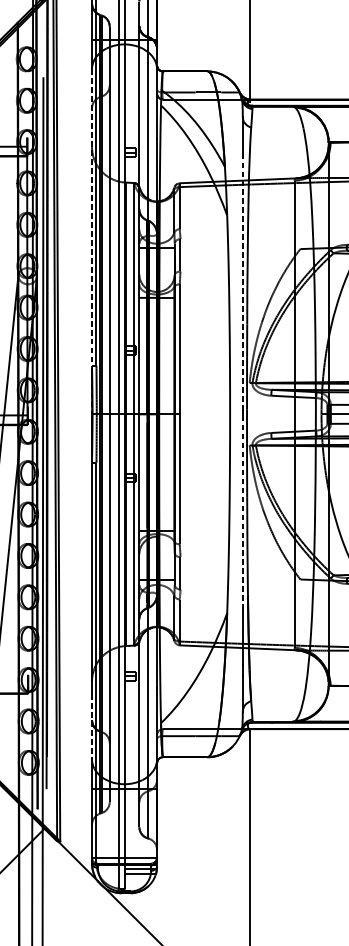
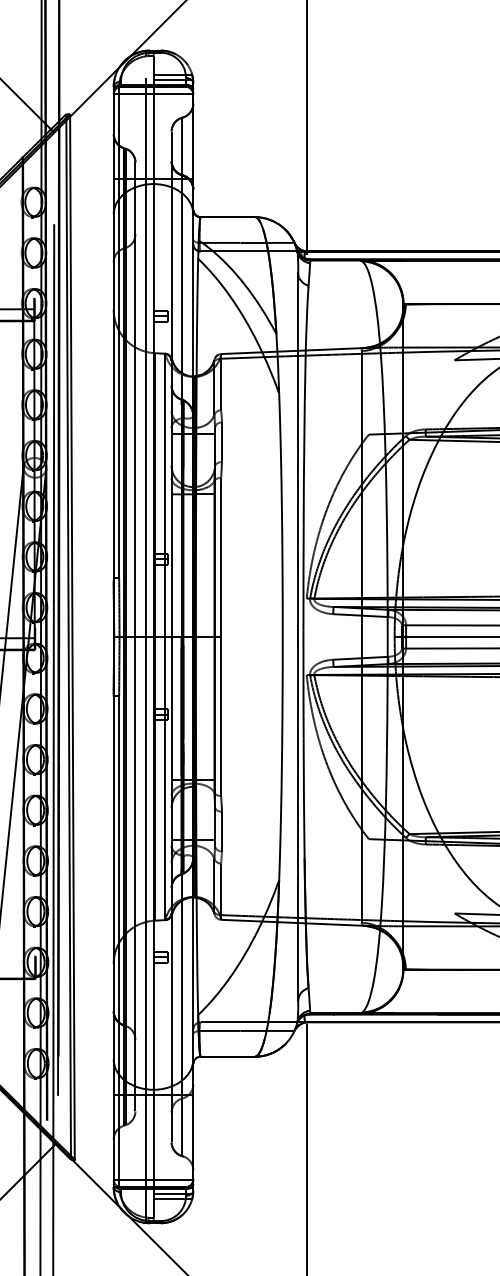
line: (91, 242) -> (113, 426), dashed -> solid
line: (242, 284) -> (298, 477), dashed -> solid
line: (242, 514) -> (298, 759), dashed -> solid
line: (91, 726) -> (113, 1019), dashed -> solid

